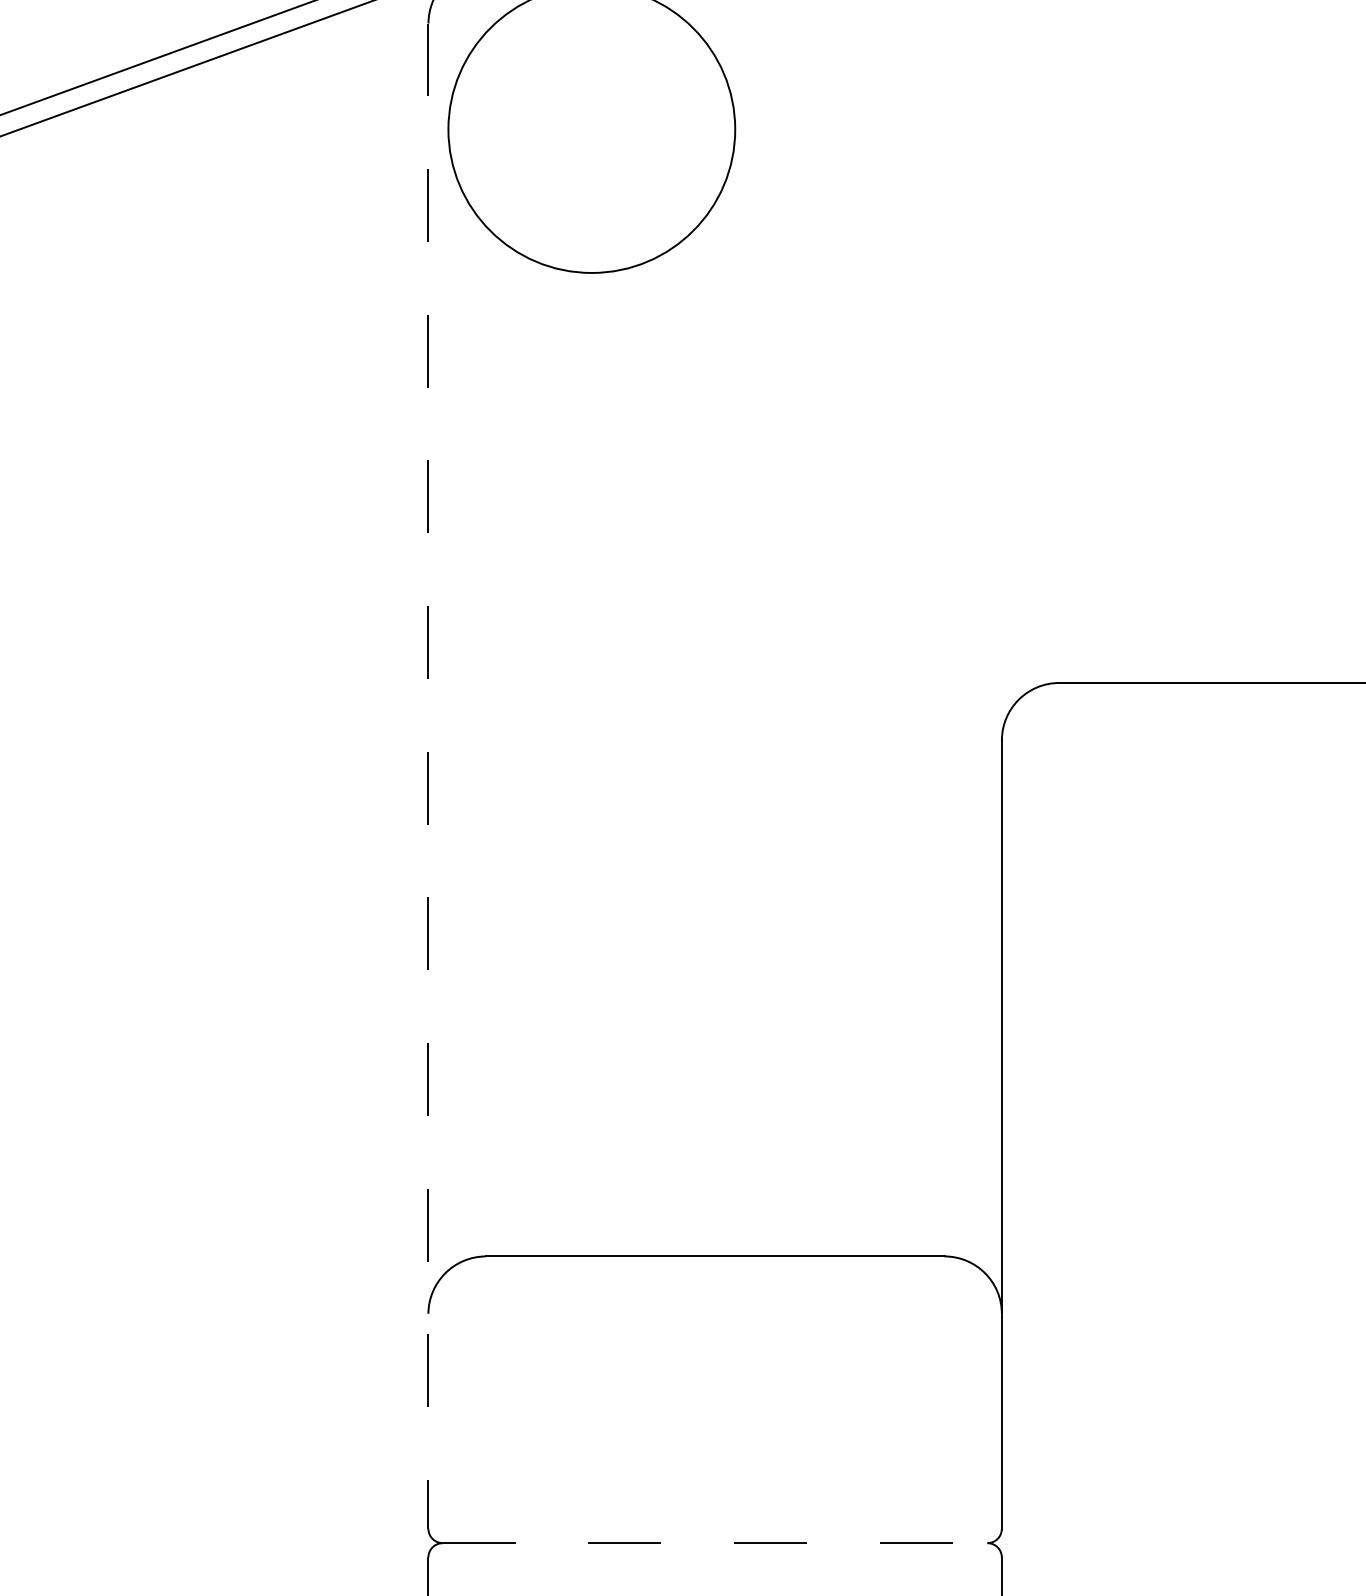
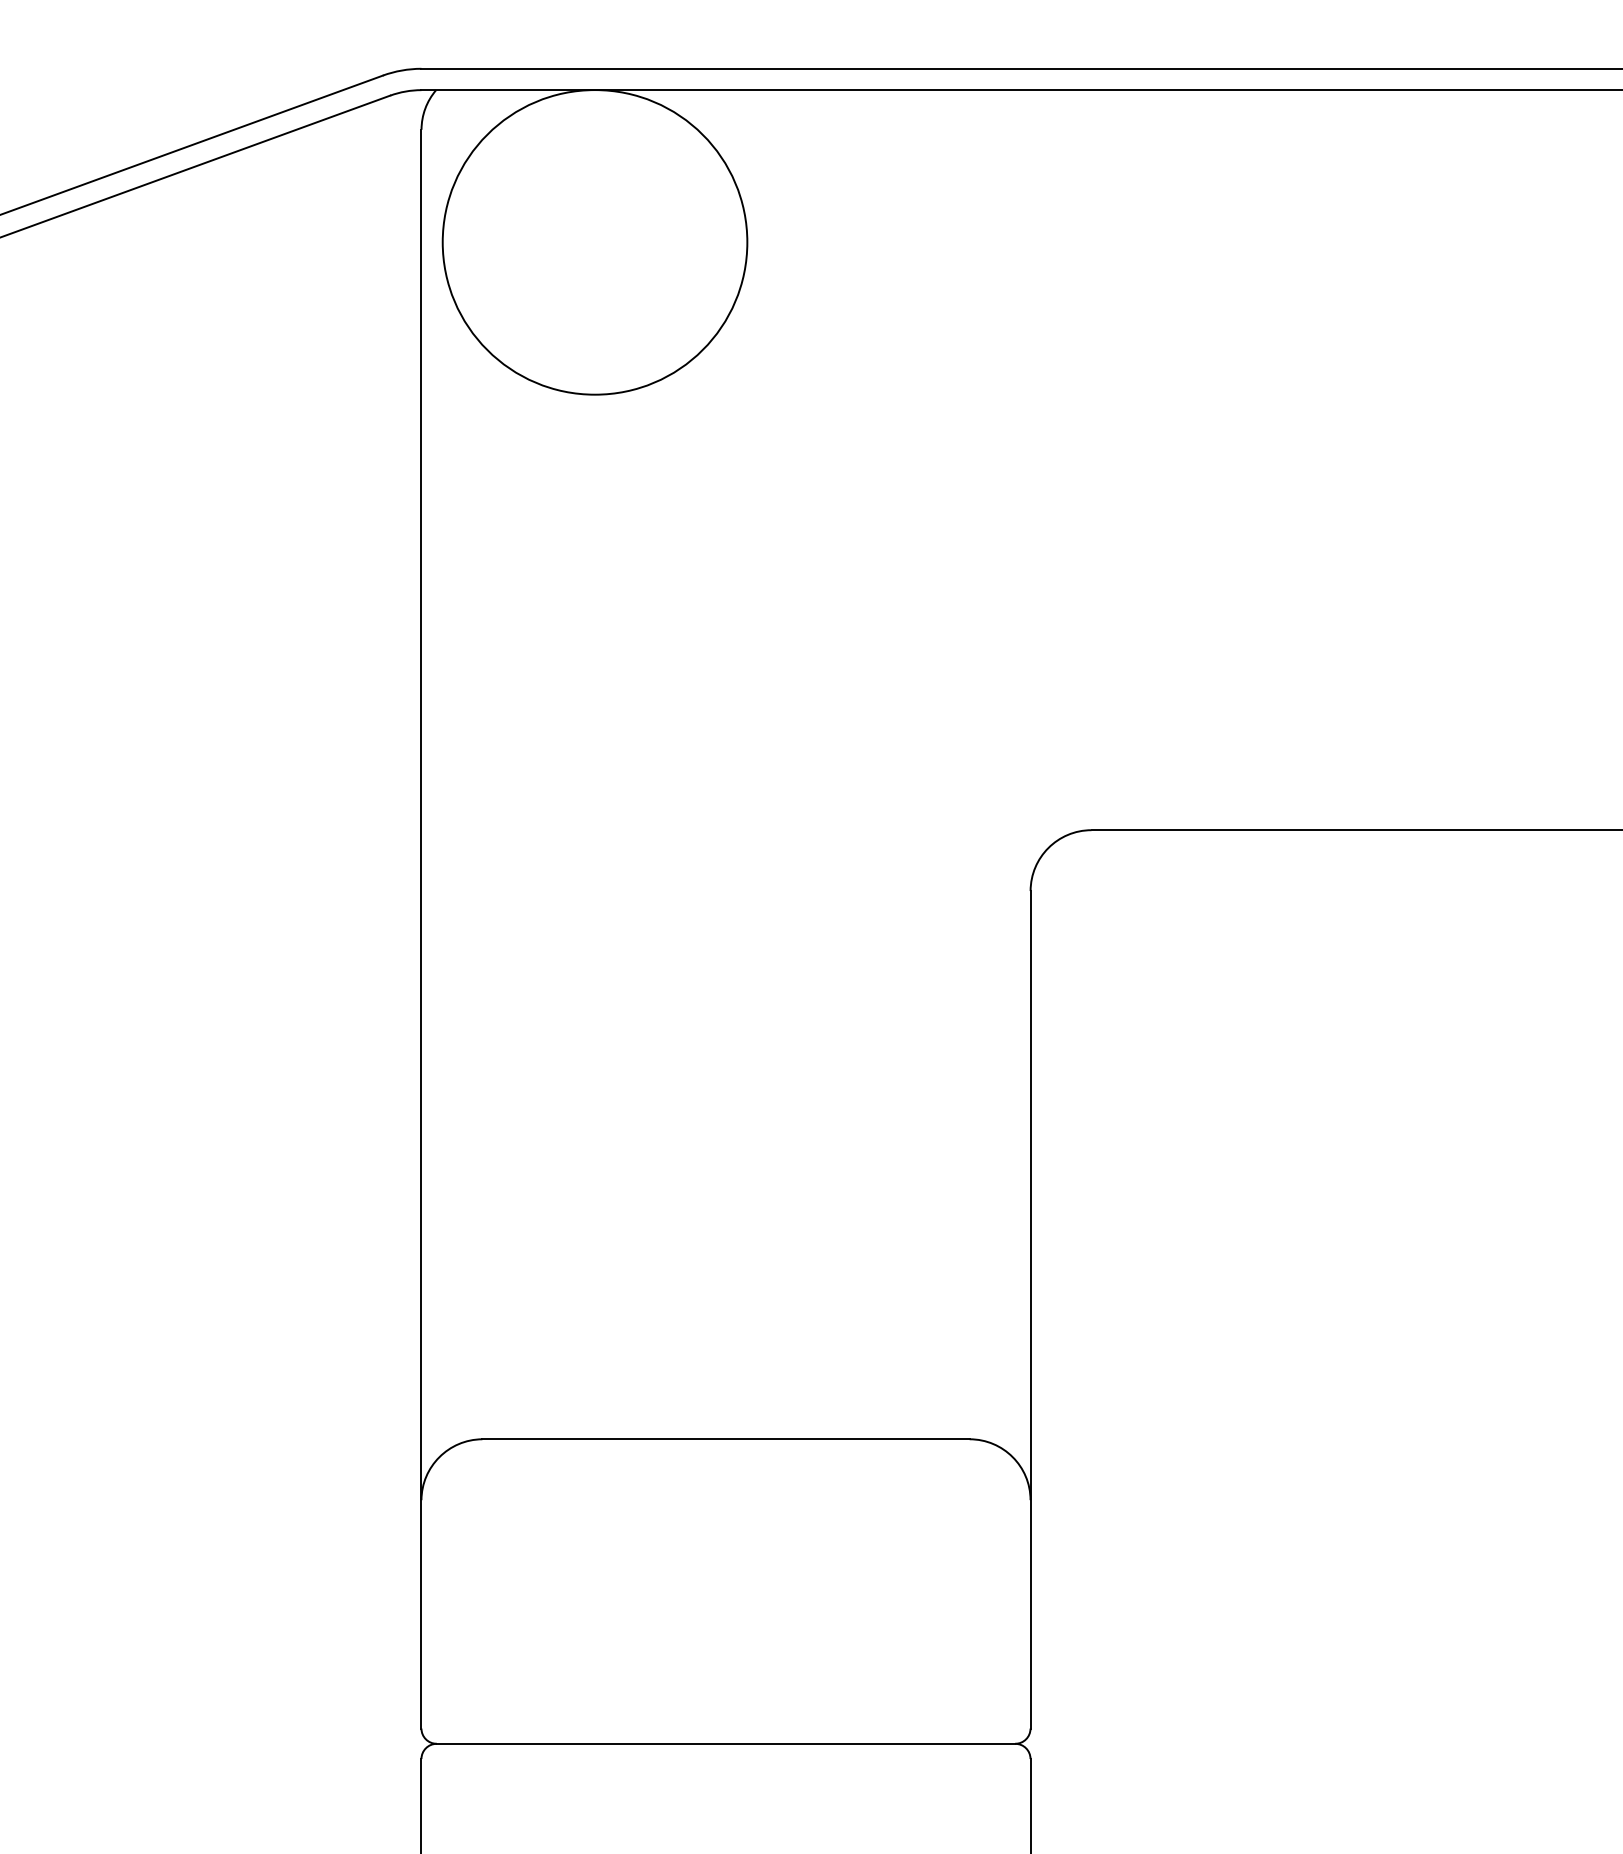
line: (428, 776) -> (421, 929), dashed -> solid
line: (715, 1542) -> (726, 1743), dashed -> solid

